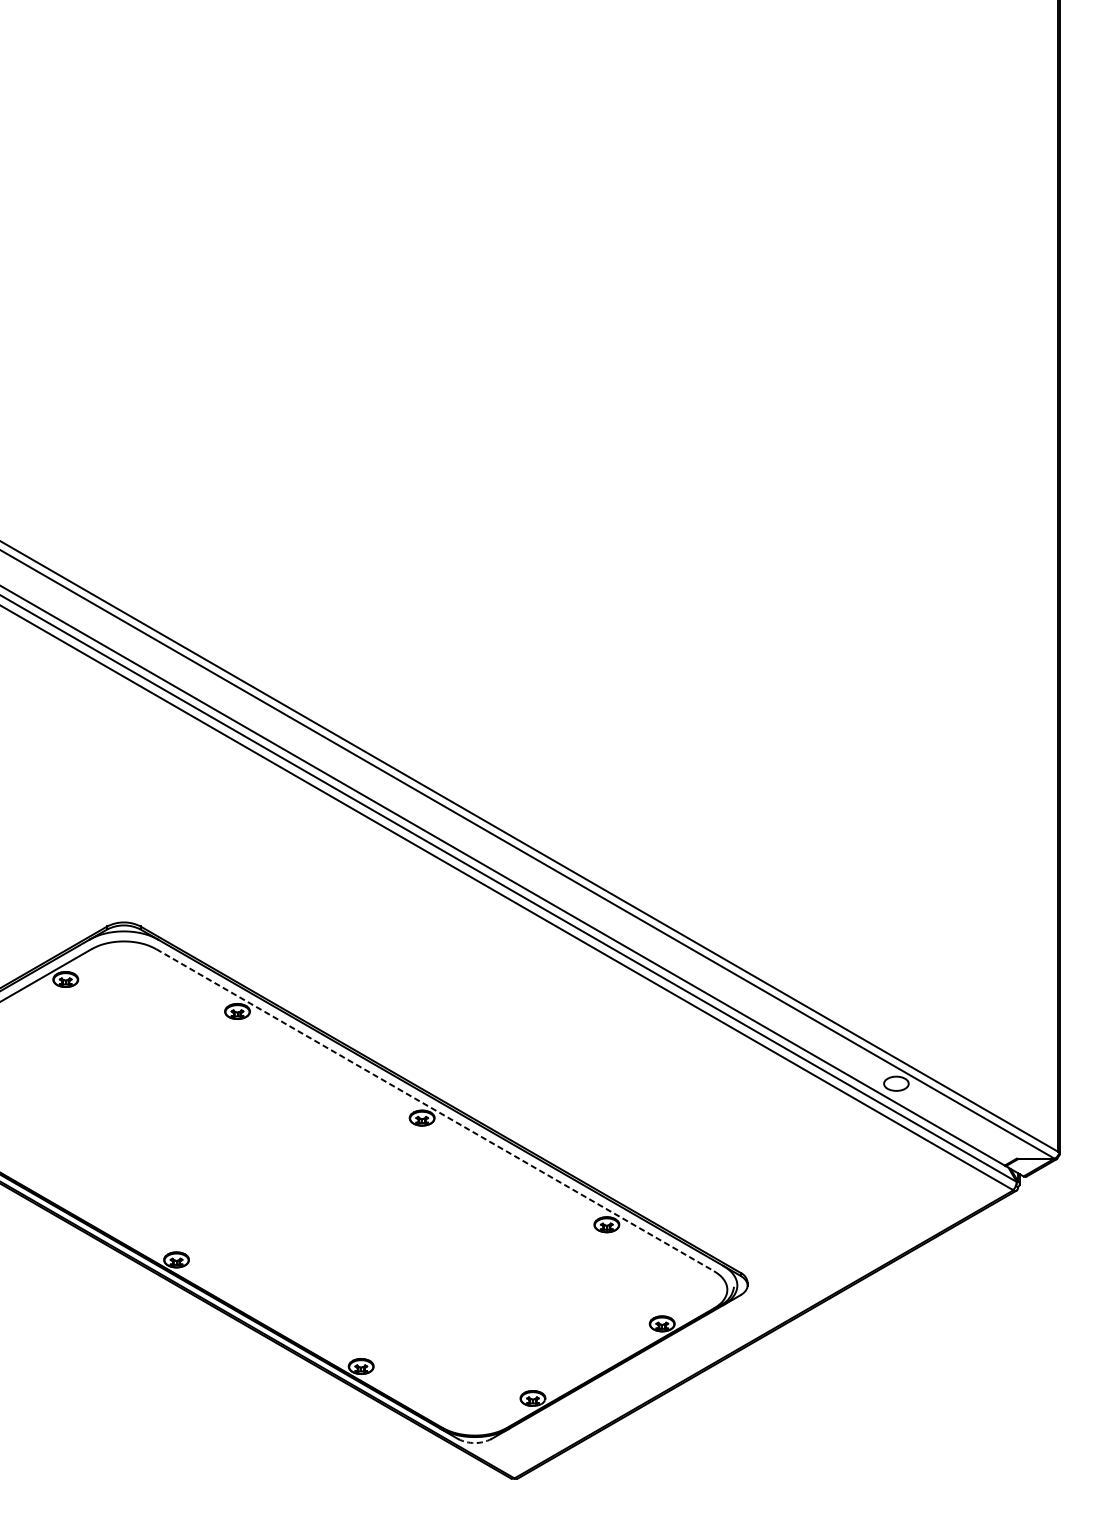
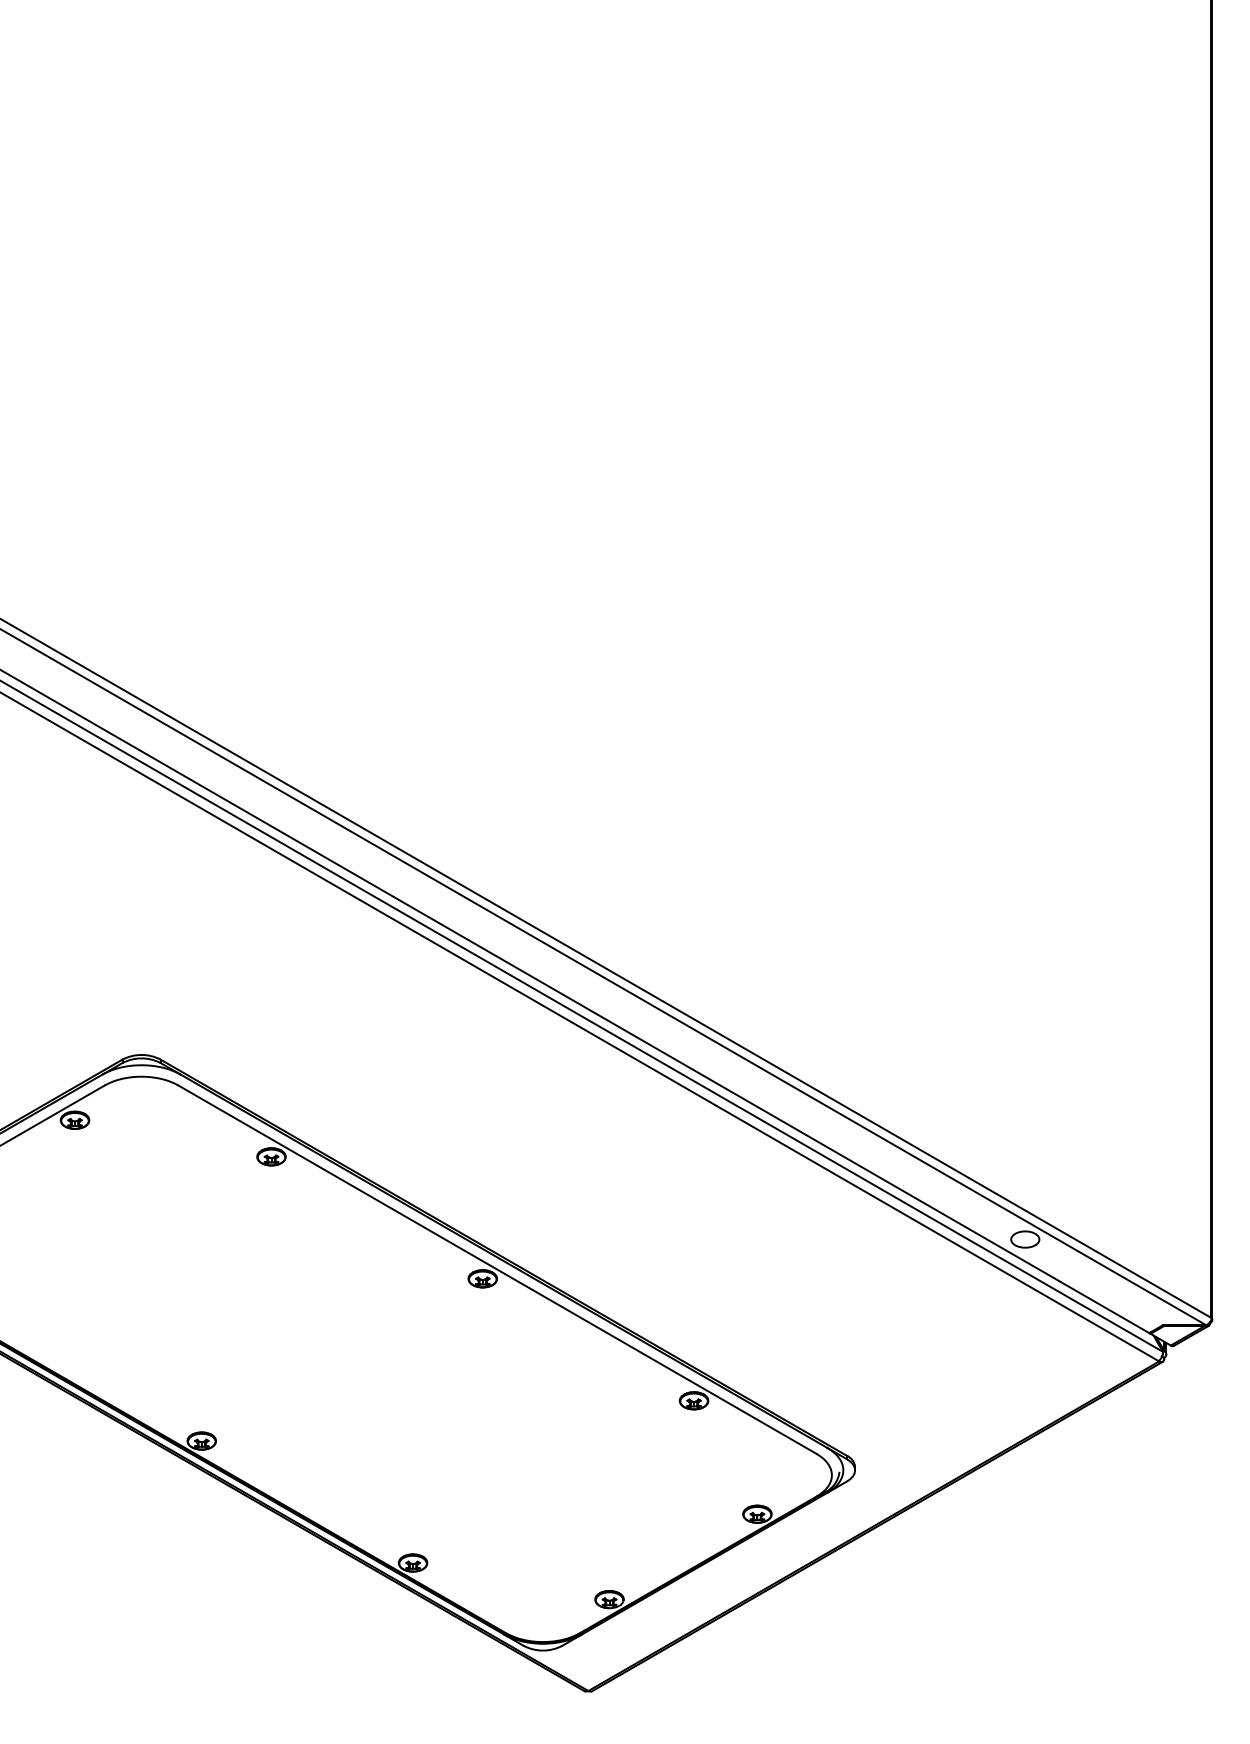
line: (435, 1109) -> (498, 1269), dashed -> solid
arc: (475, 1442) -> (543, 1650), dashed -> solid

